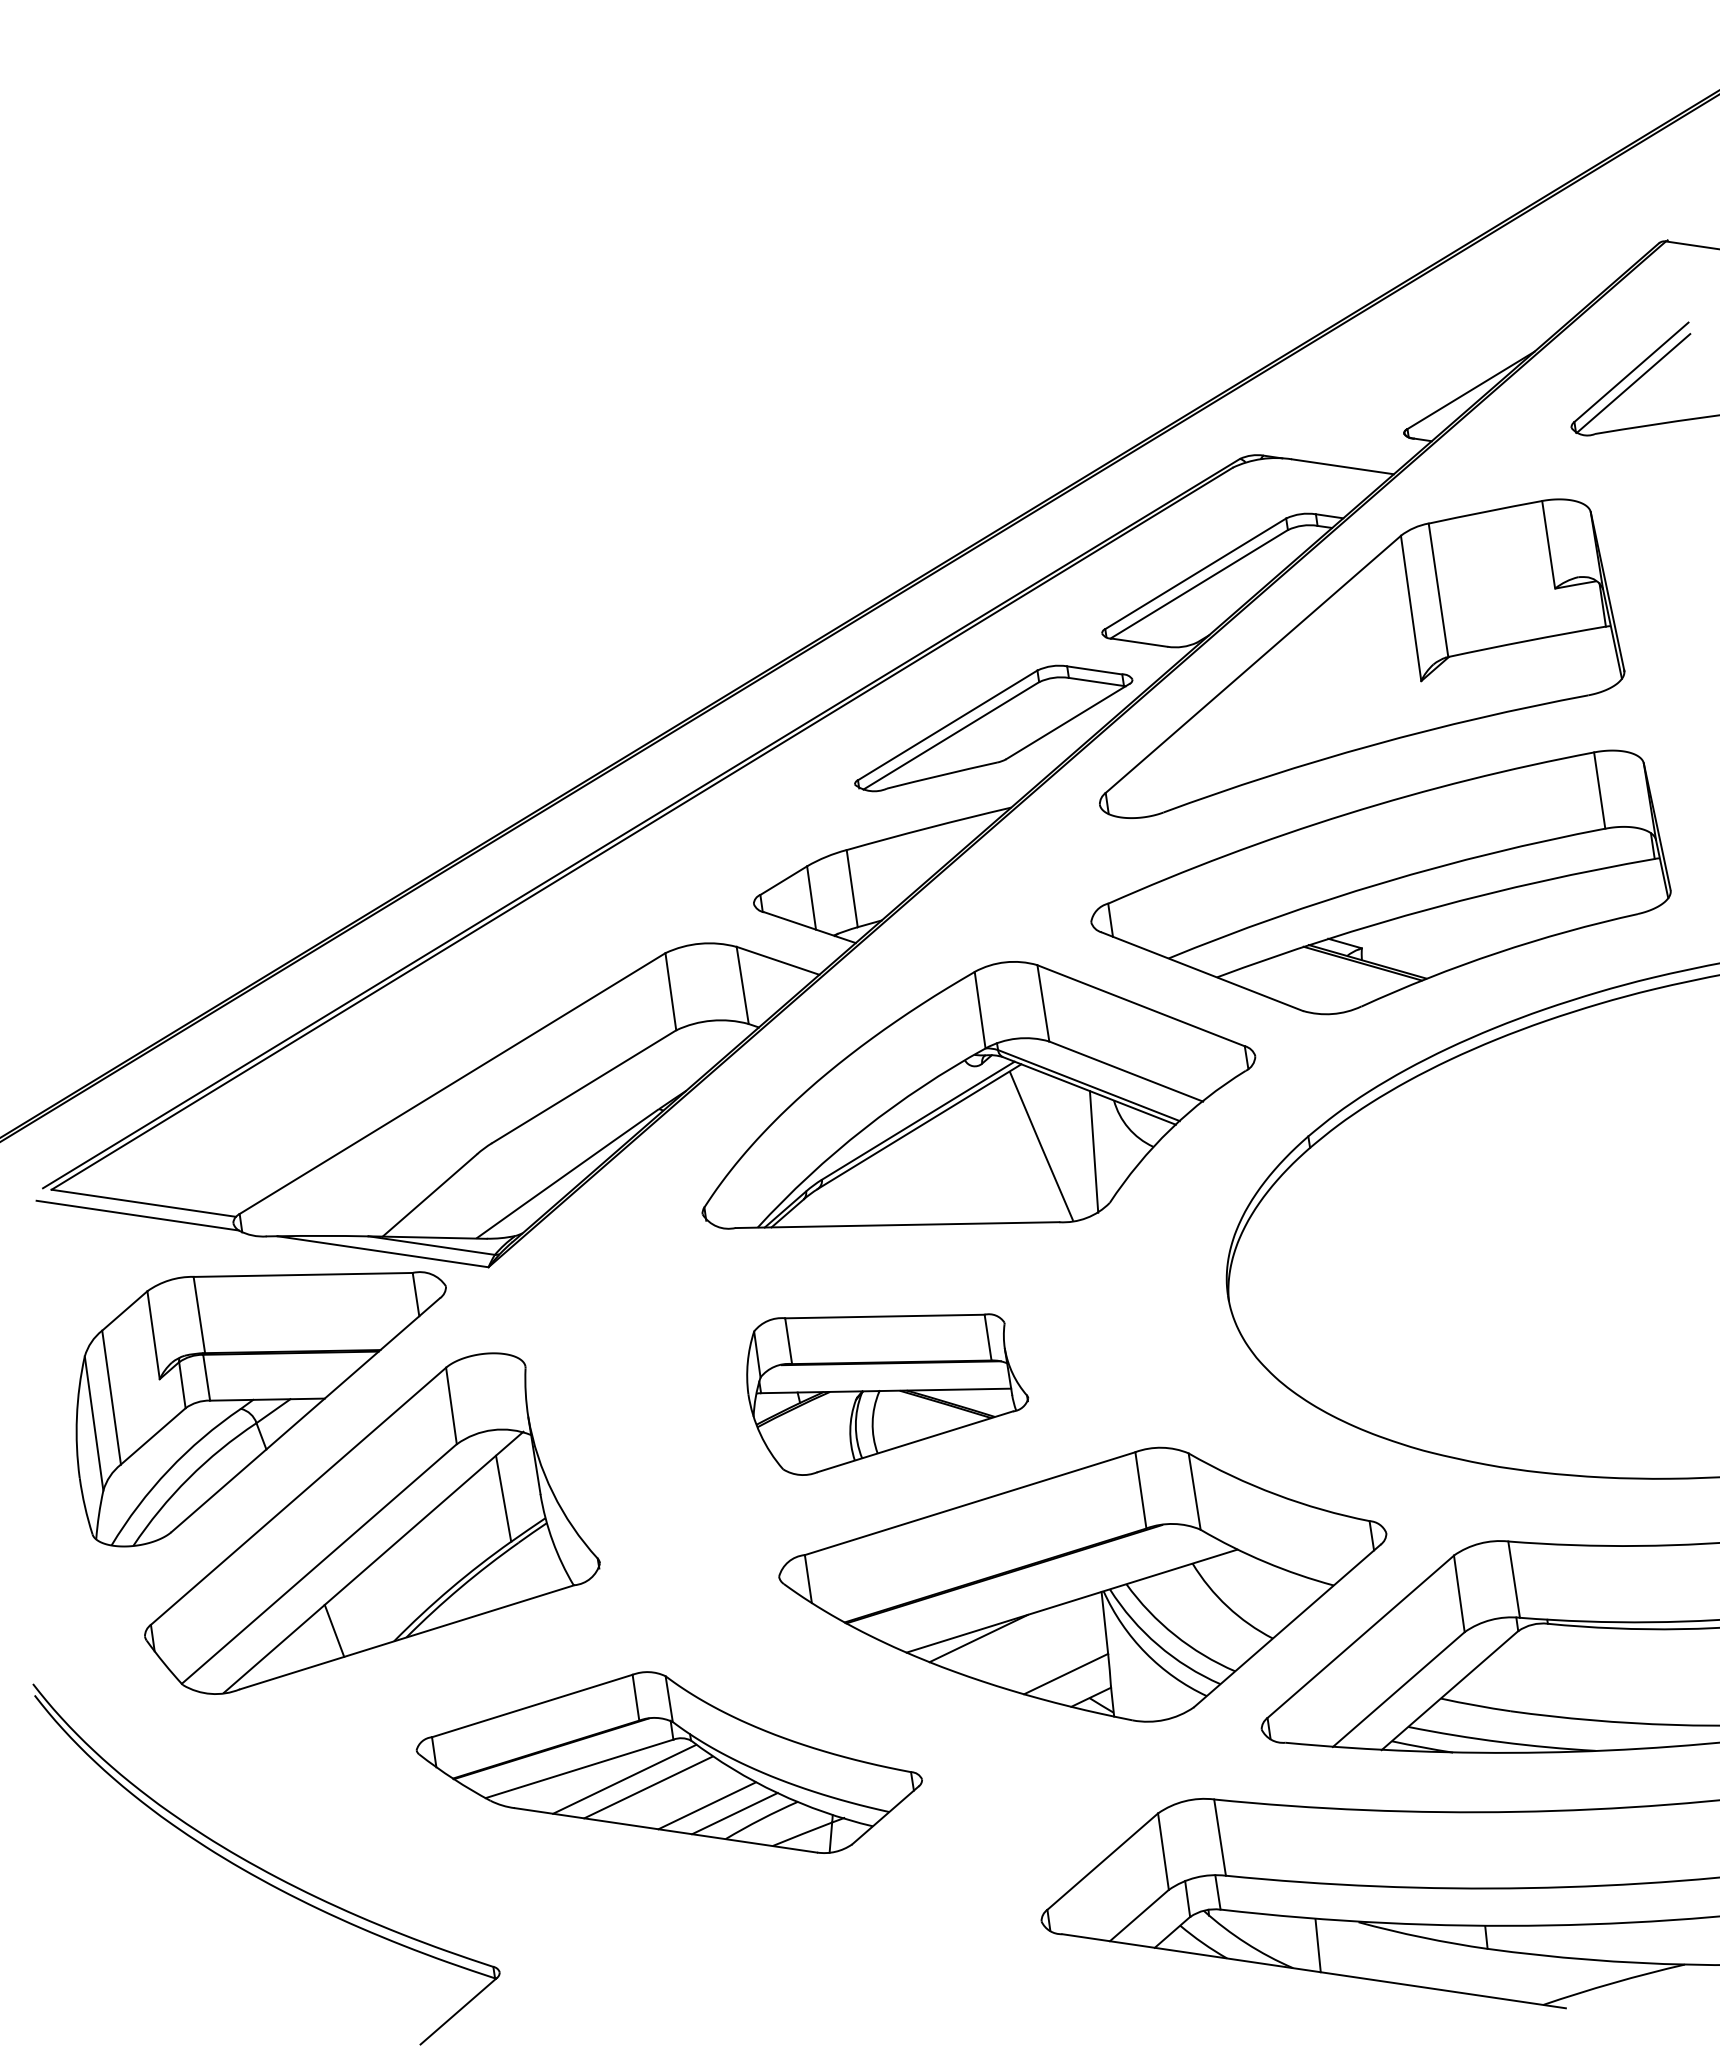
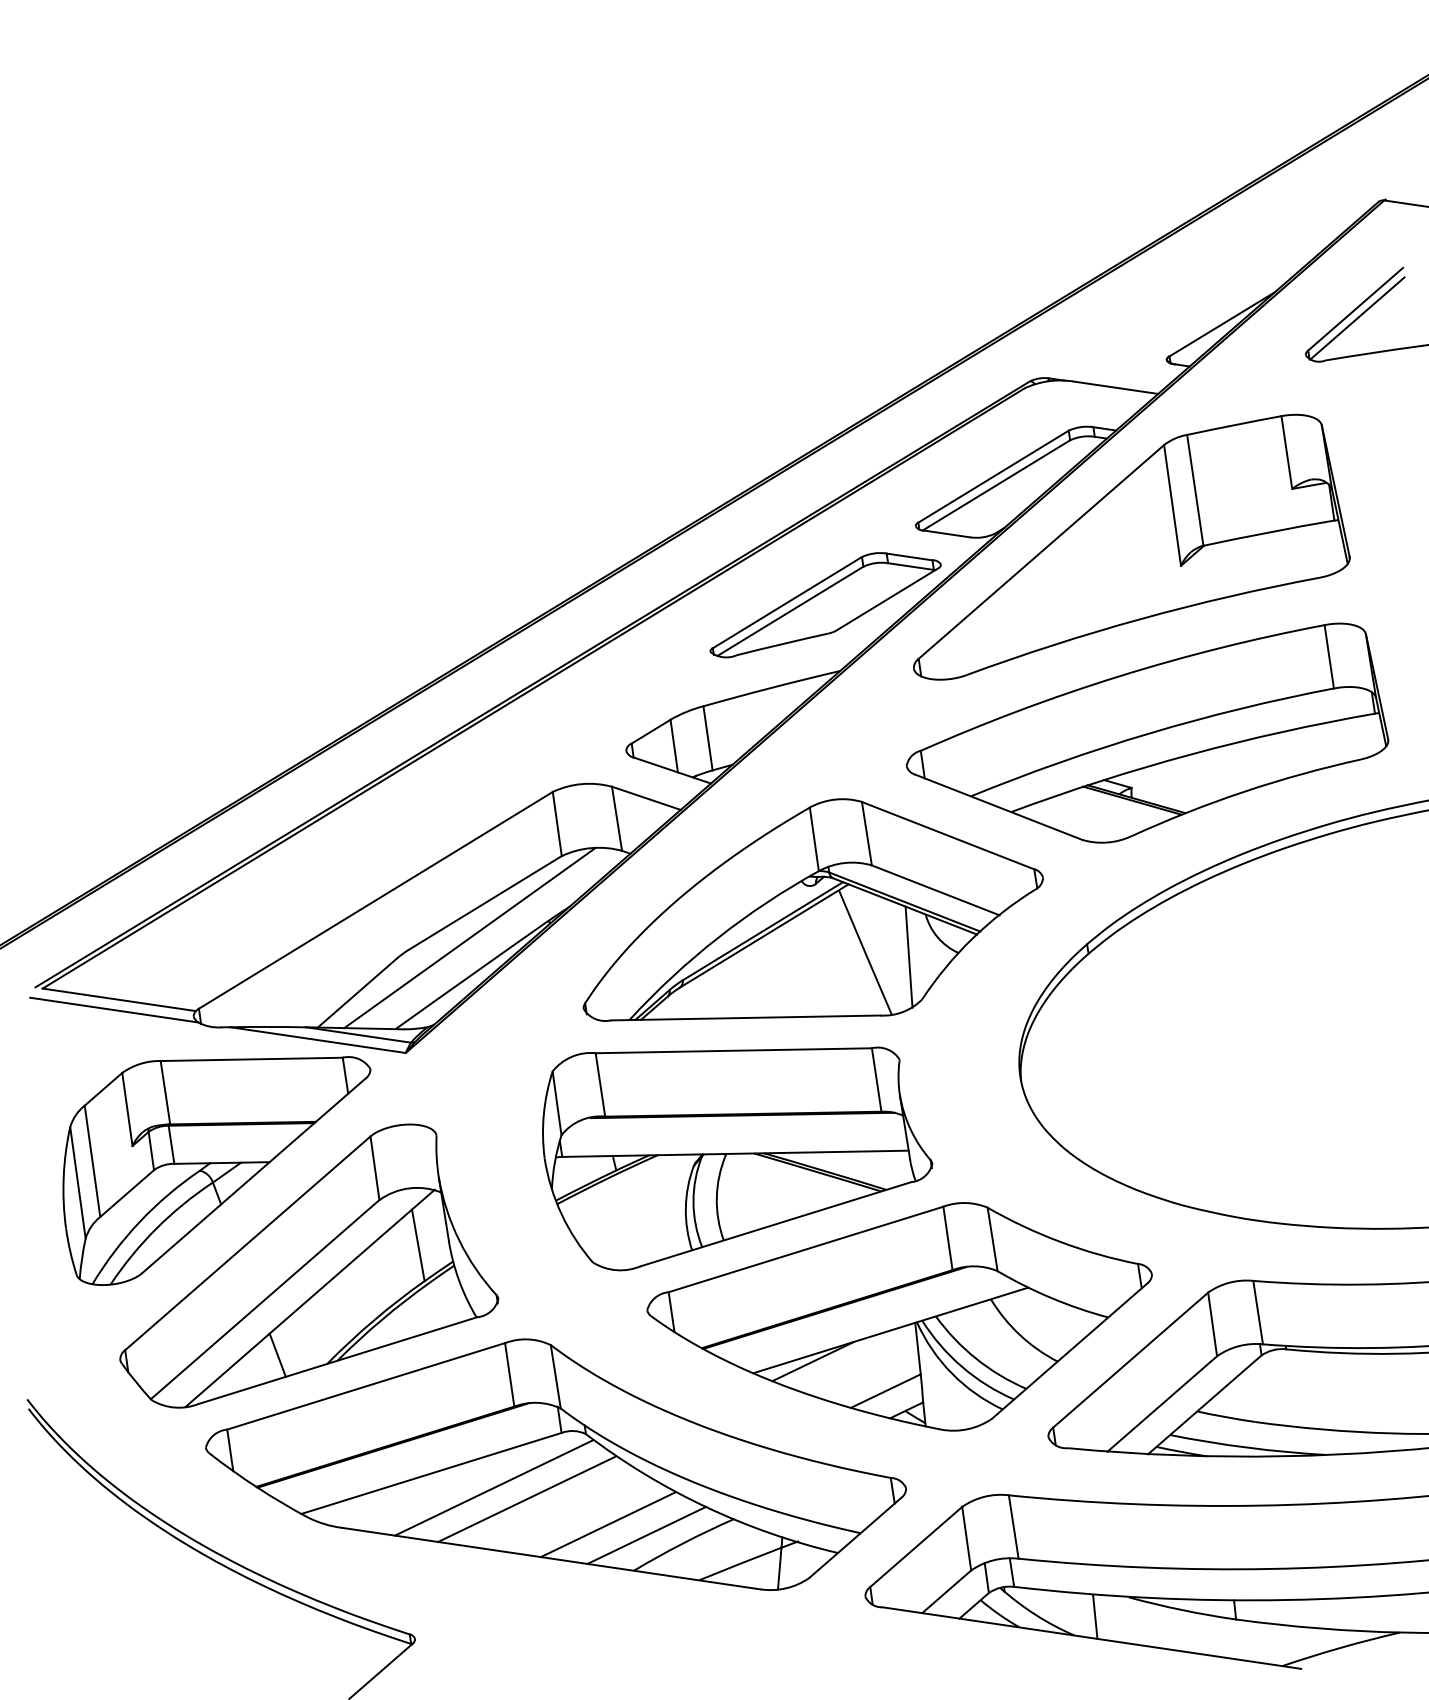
line: (565, 1128) -> (469, 937), added
part: (887, 1394) -> (737, 1158), size x1.67
part: (669, 1762) -> (556, 1464), size x1.67

